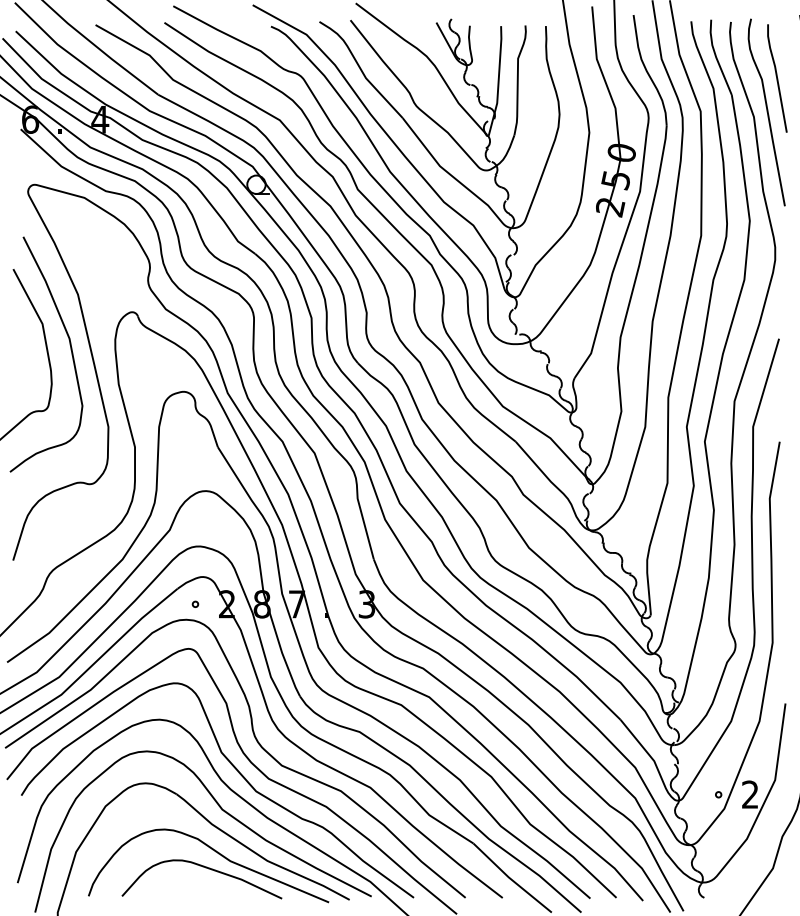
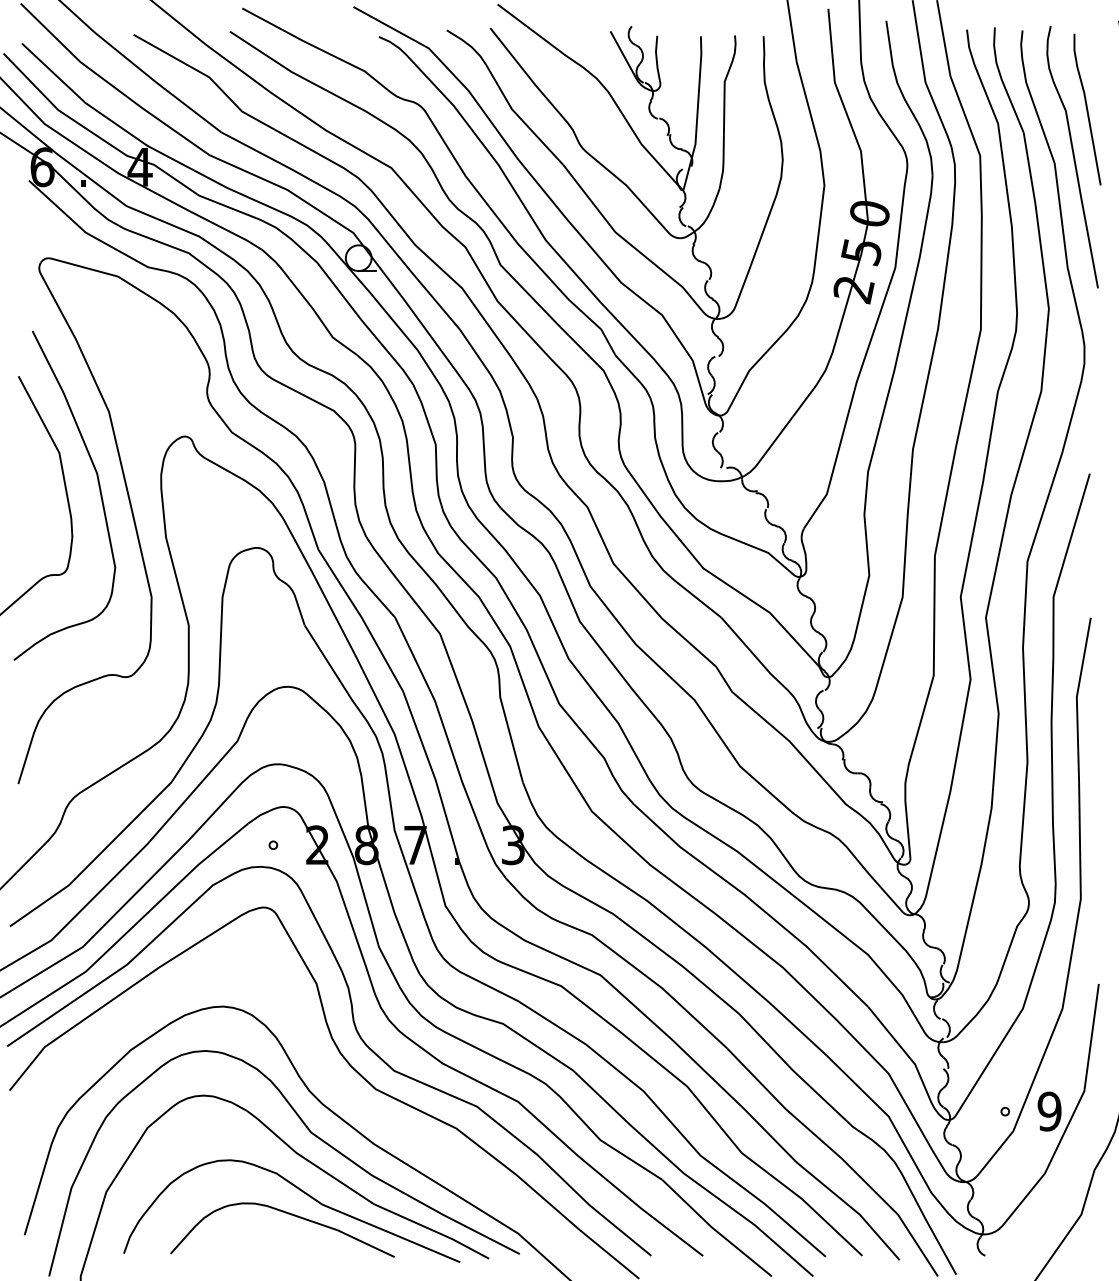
curve: (238, 773) -> (333, 1081), removed
text: (749, 794) -> (1048, 1111), 2 -> 9

